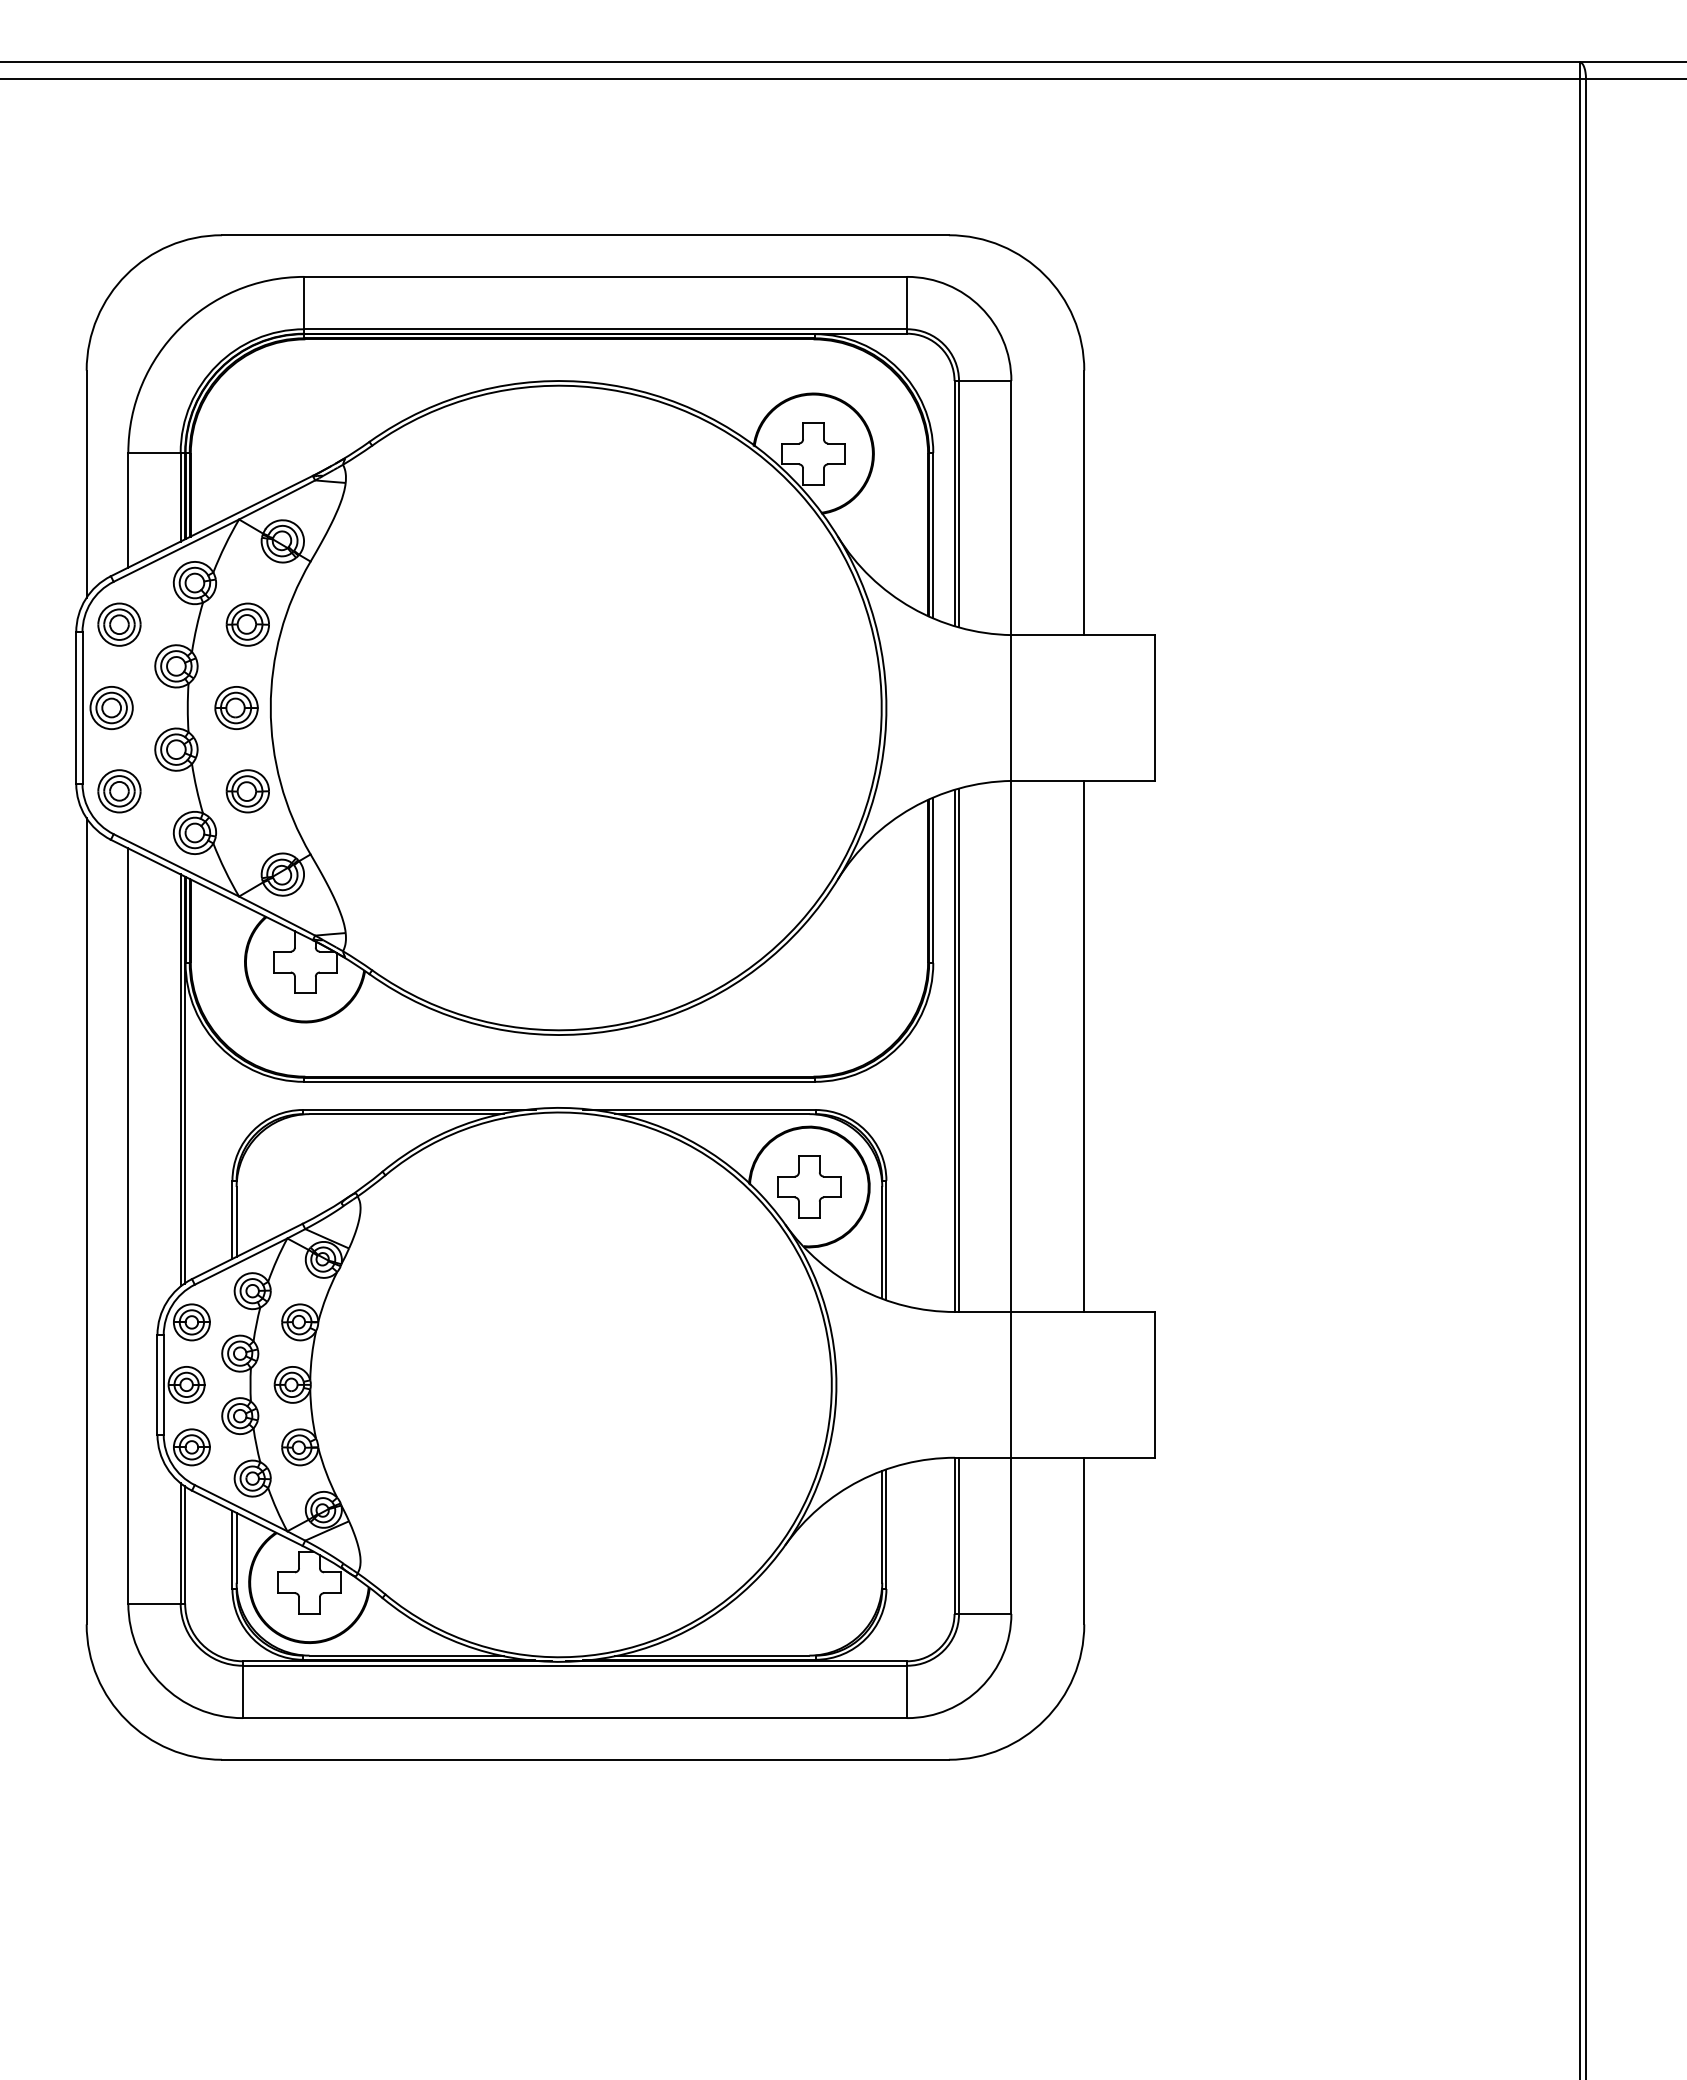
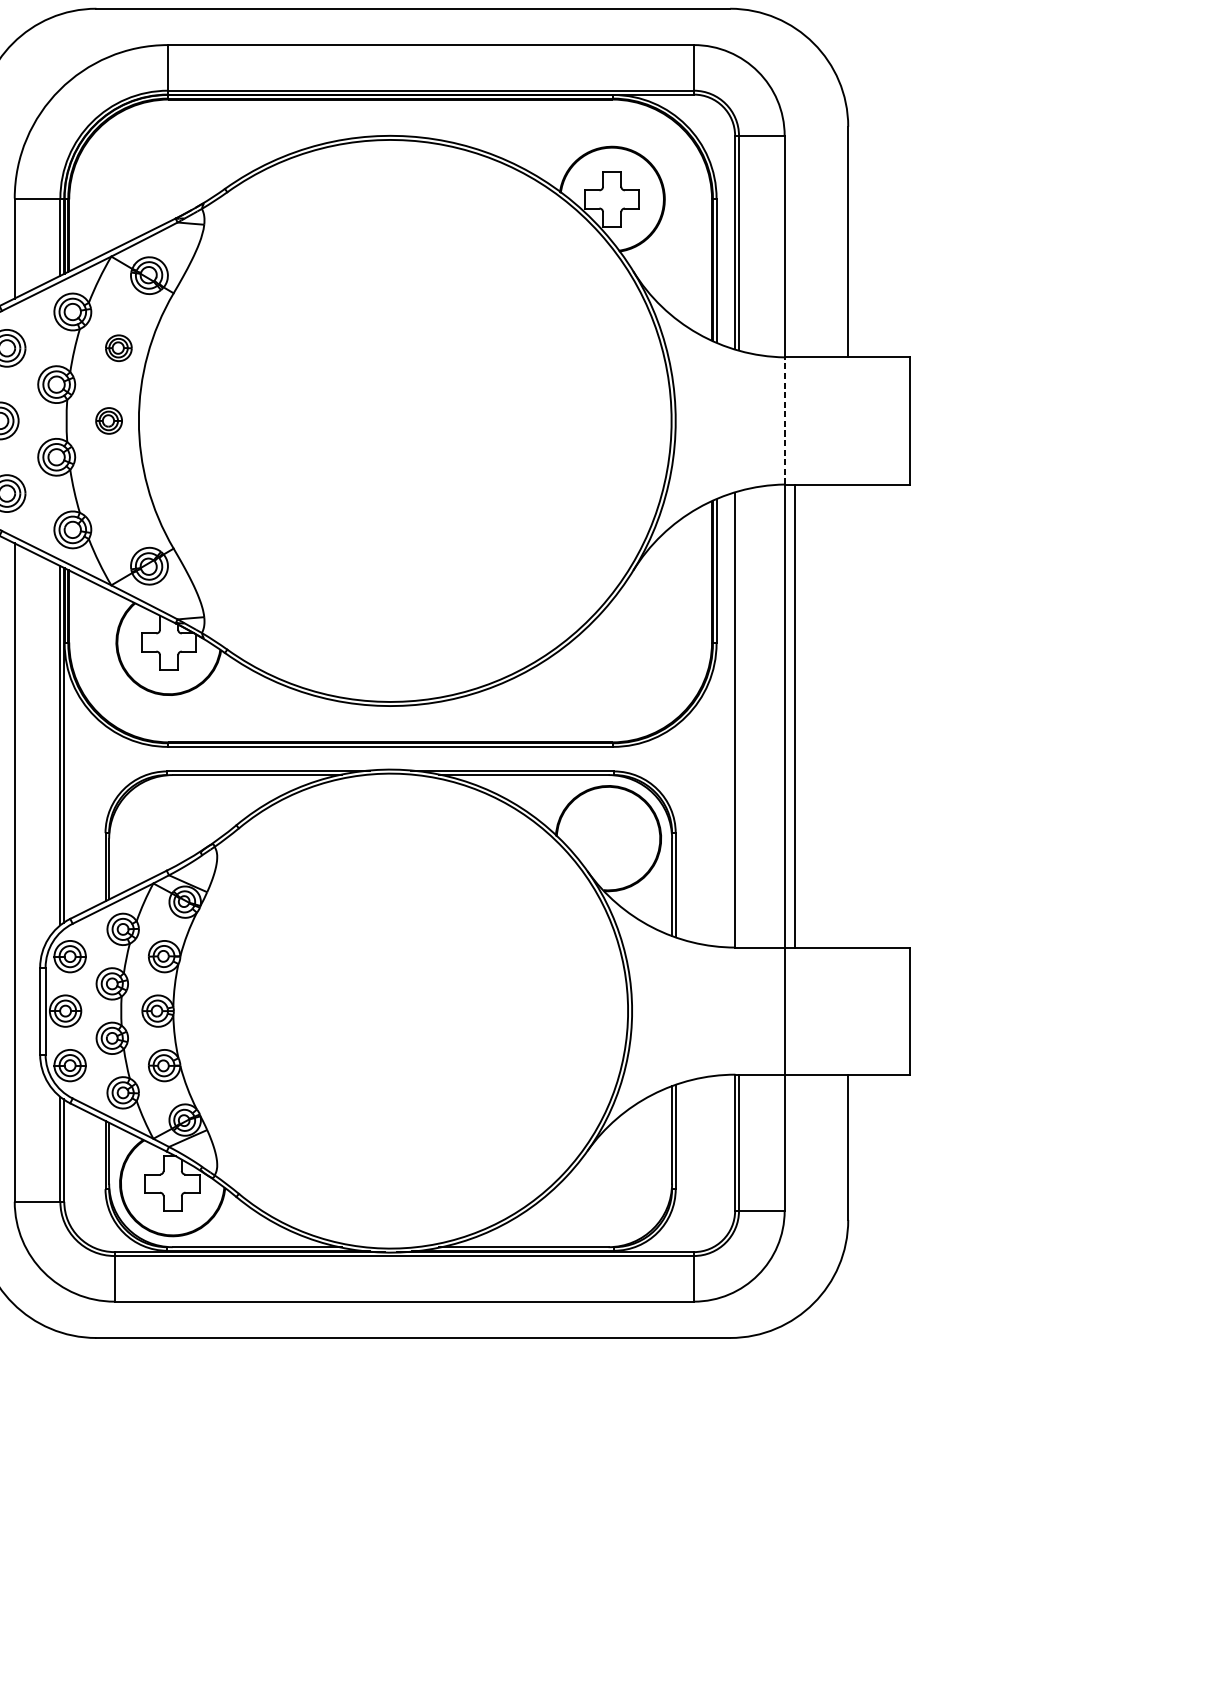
part: (247, 624) -> (118, 348), size x0.7
part: (236, 707) -> (109, 420), size x0.7
line: (1011, 708) -> (784, 421), solid -> dashed
part: (247, 791) -> (118, 493), removed
line: (1084, 1046) -> (795, 716), moved
line: (959, 1050) -> (739, 719), removed
part: (809, 1186) -> (608, 838), removed

